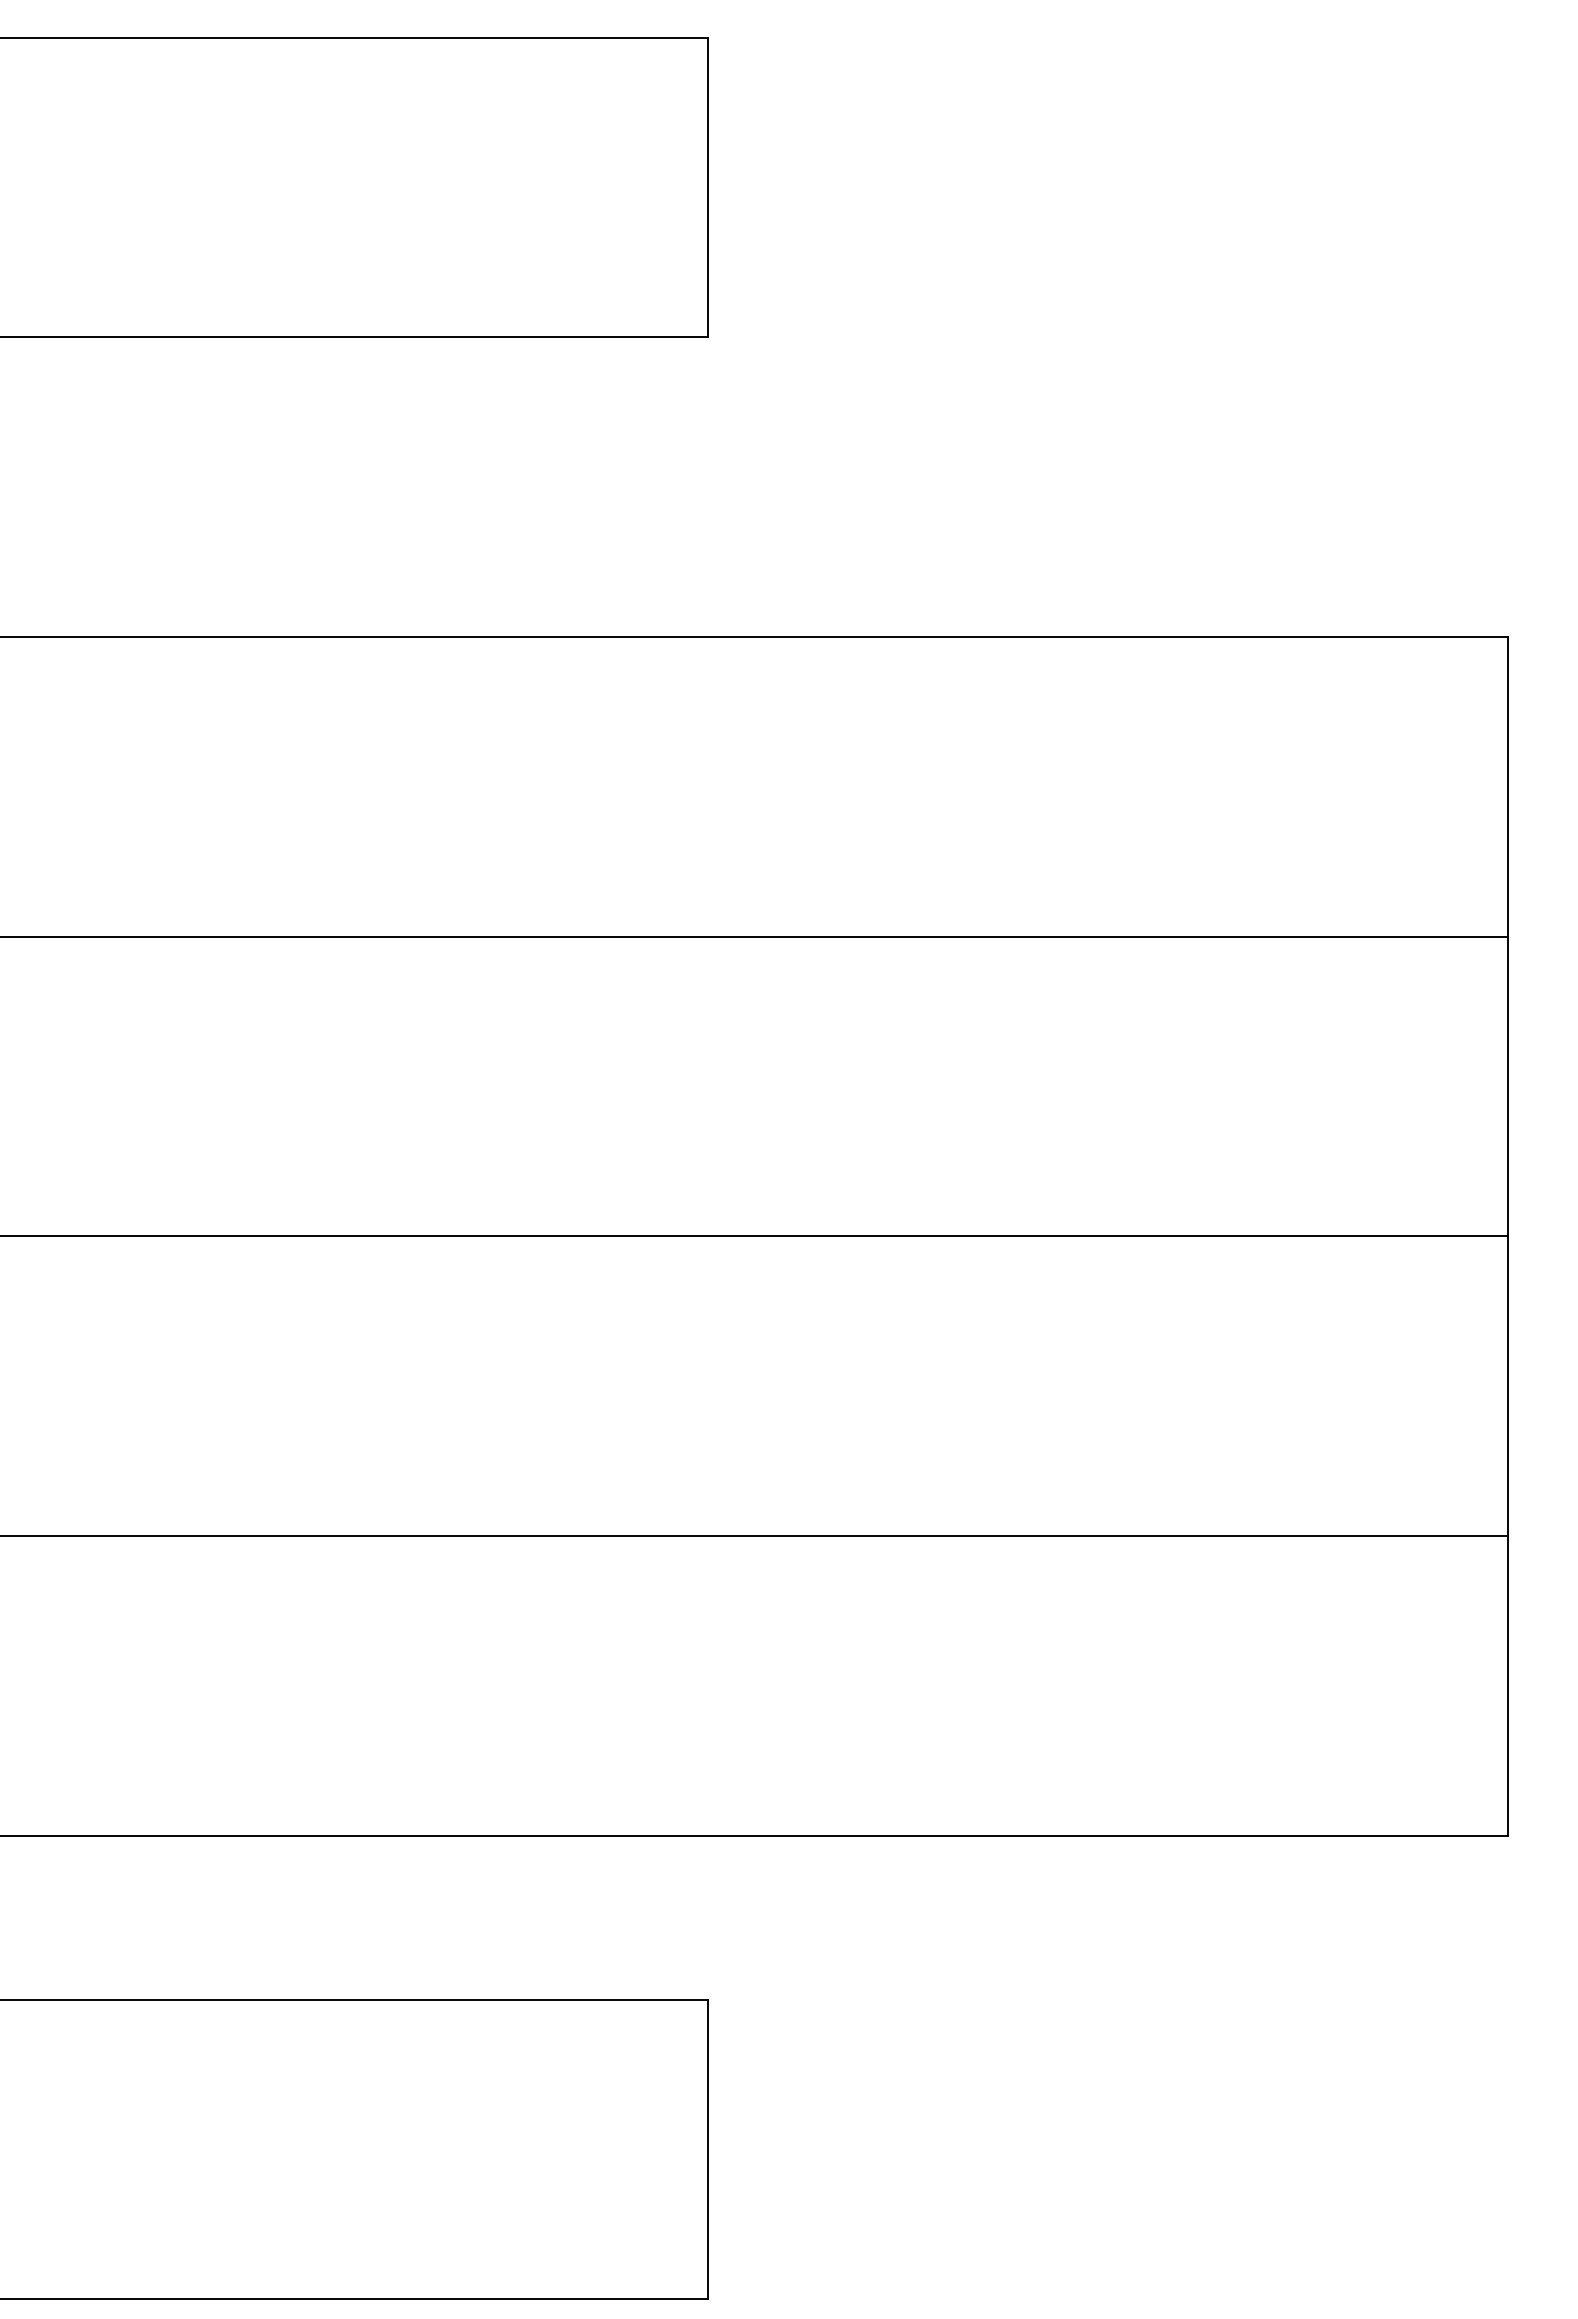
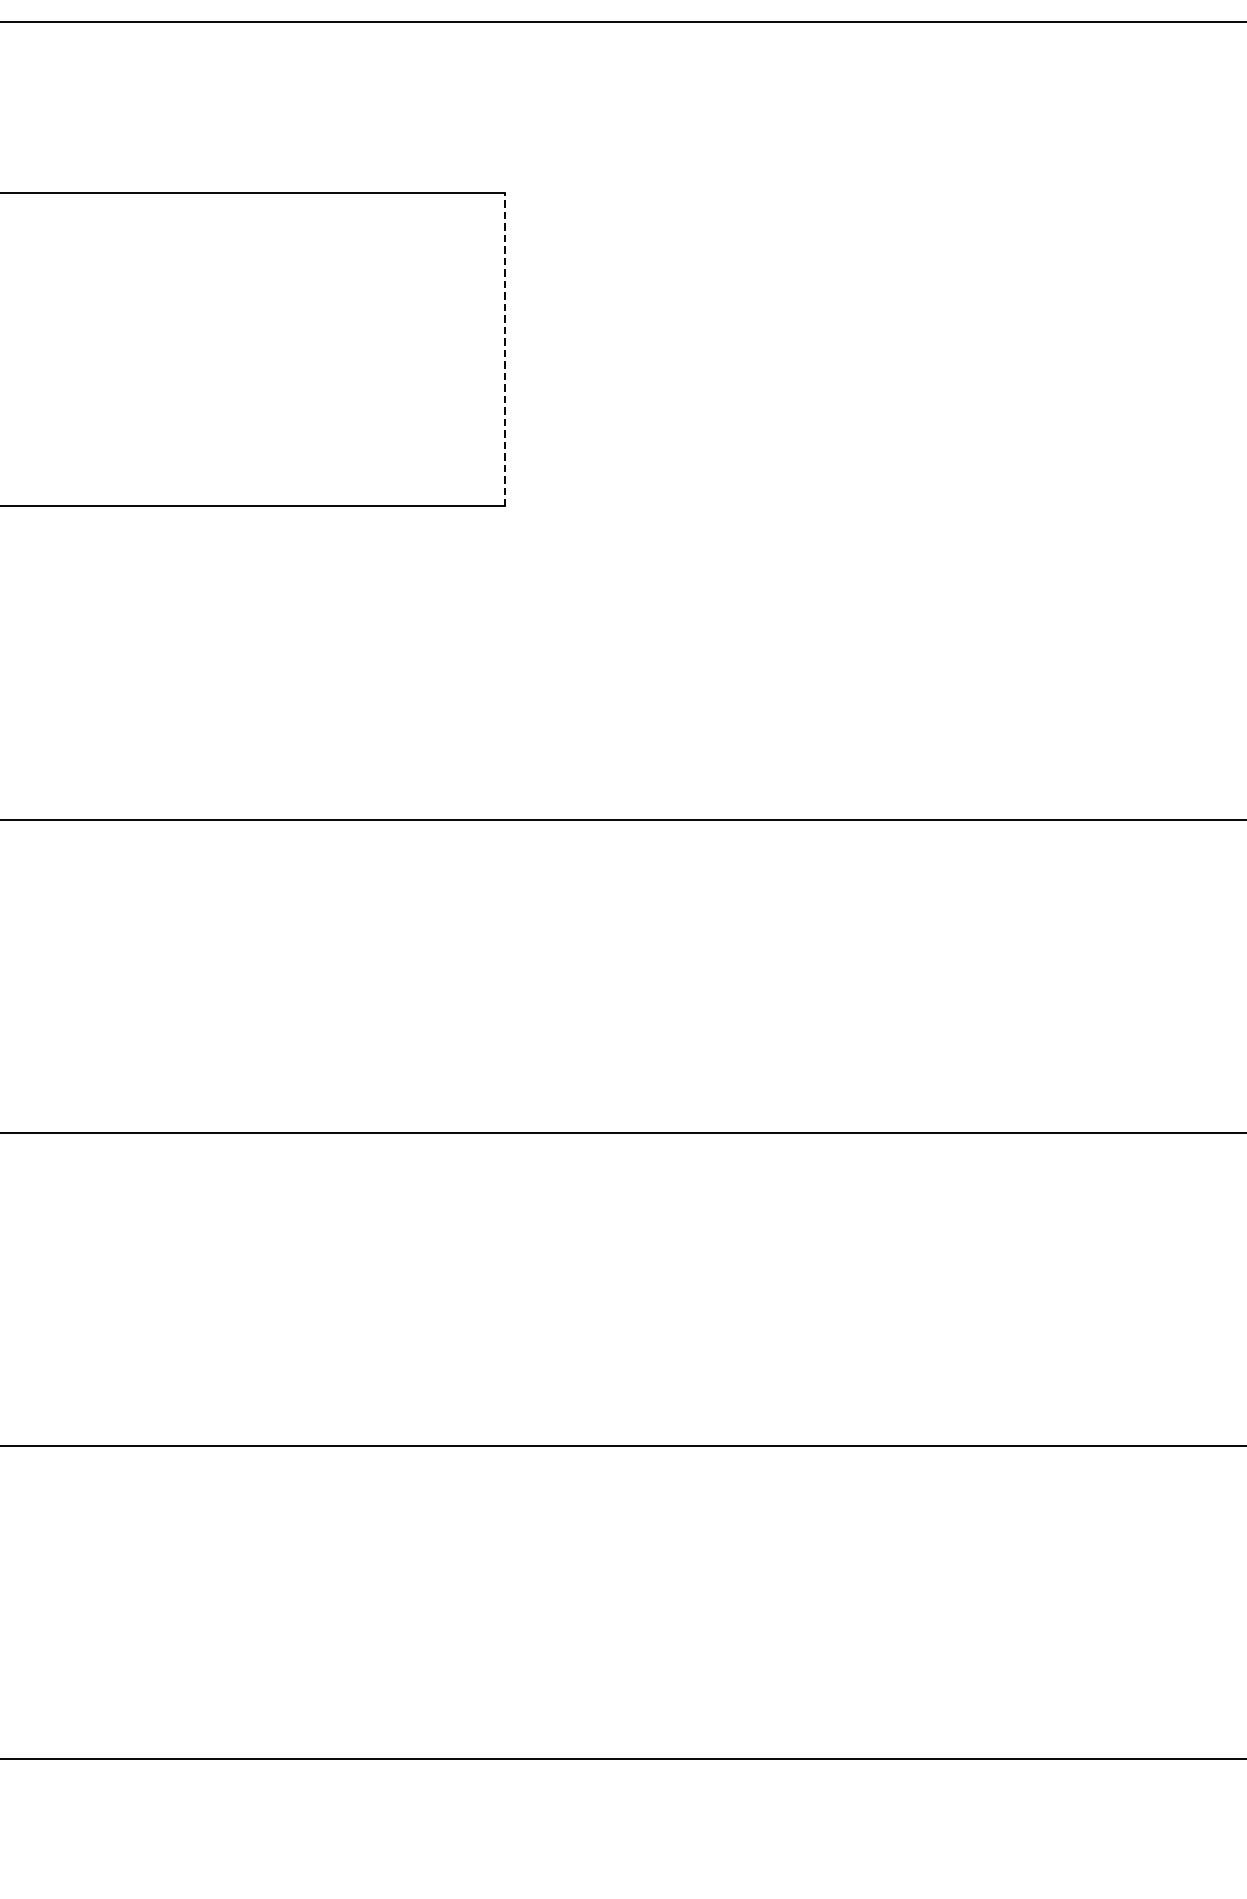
line: (707, 187) -> (504, 349), solid -> dashed

